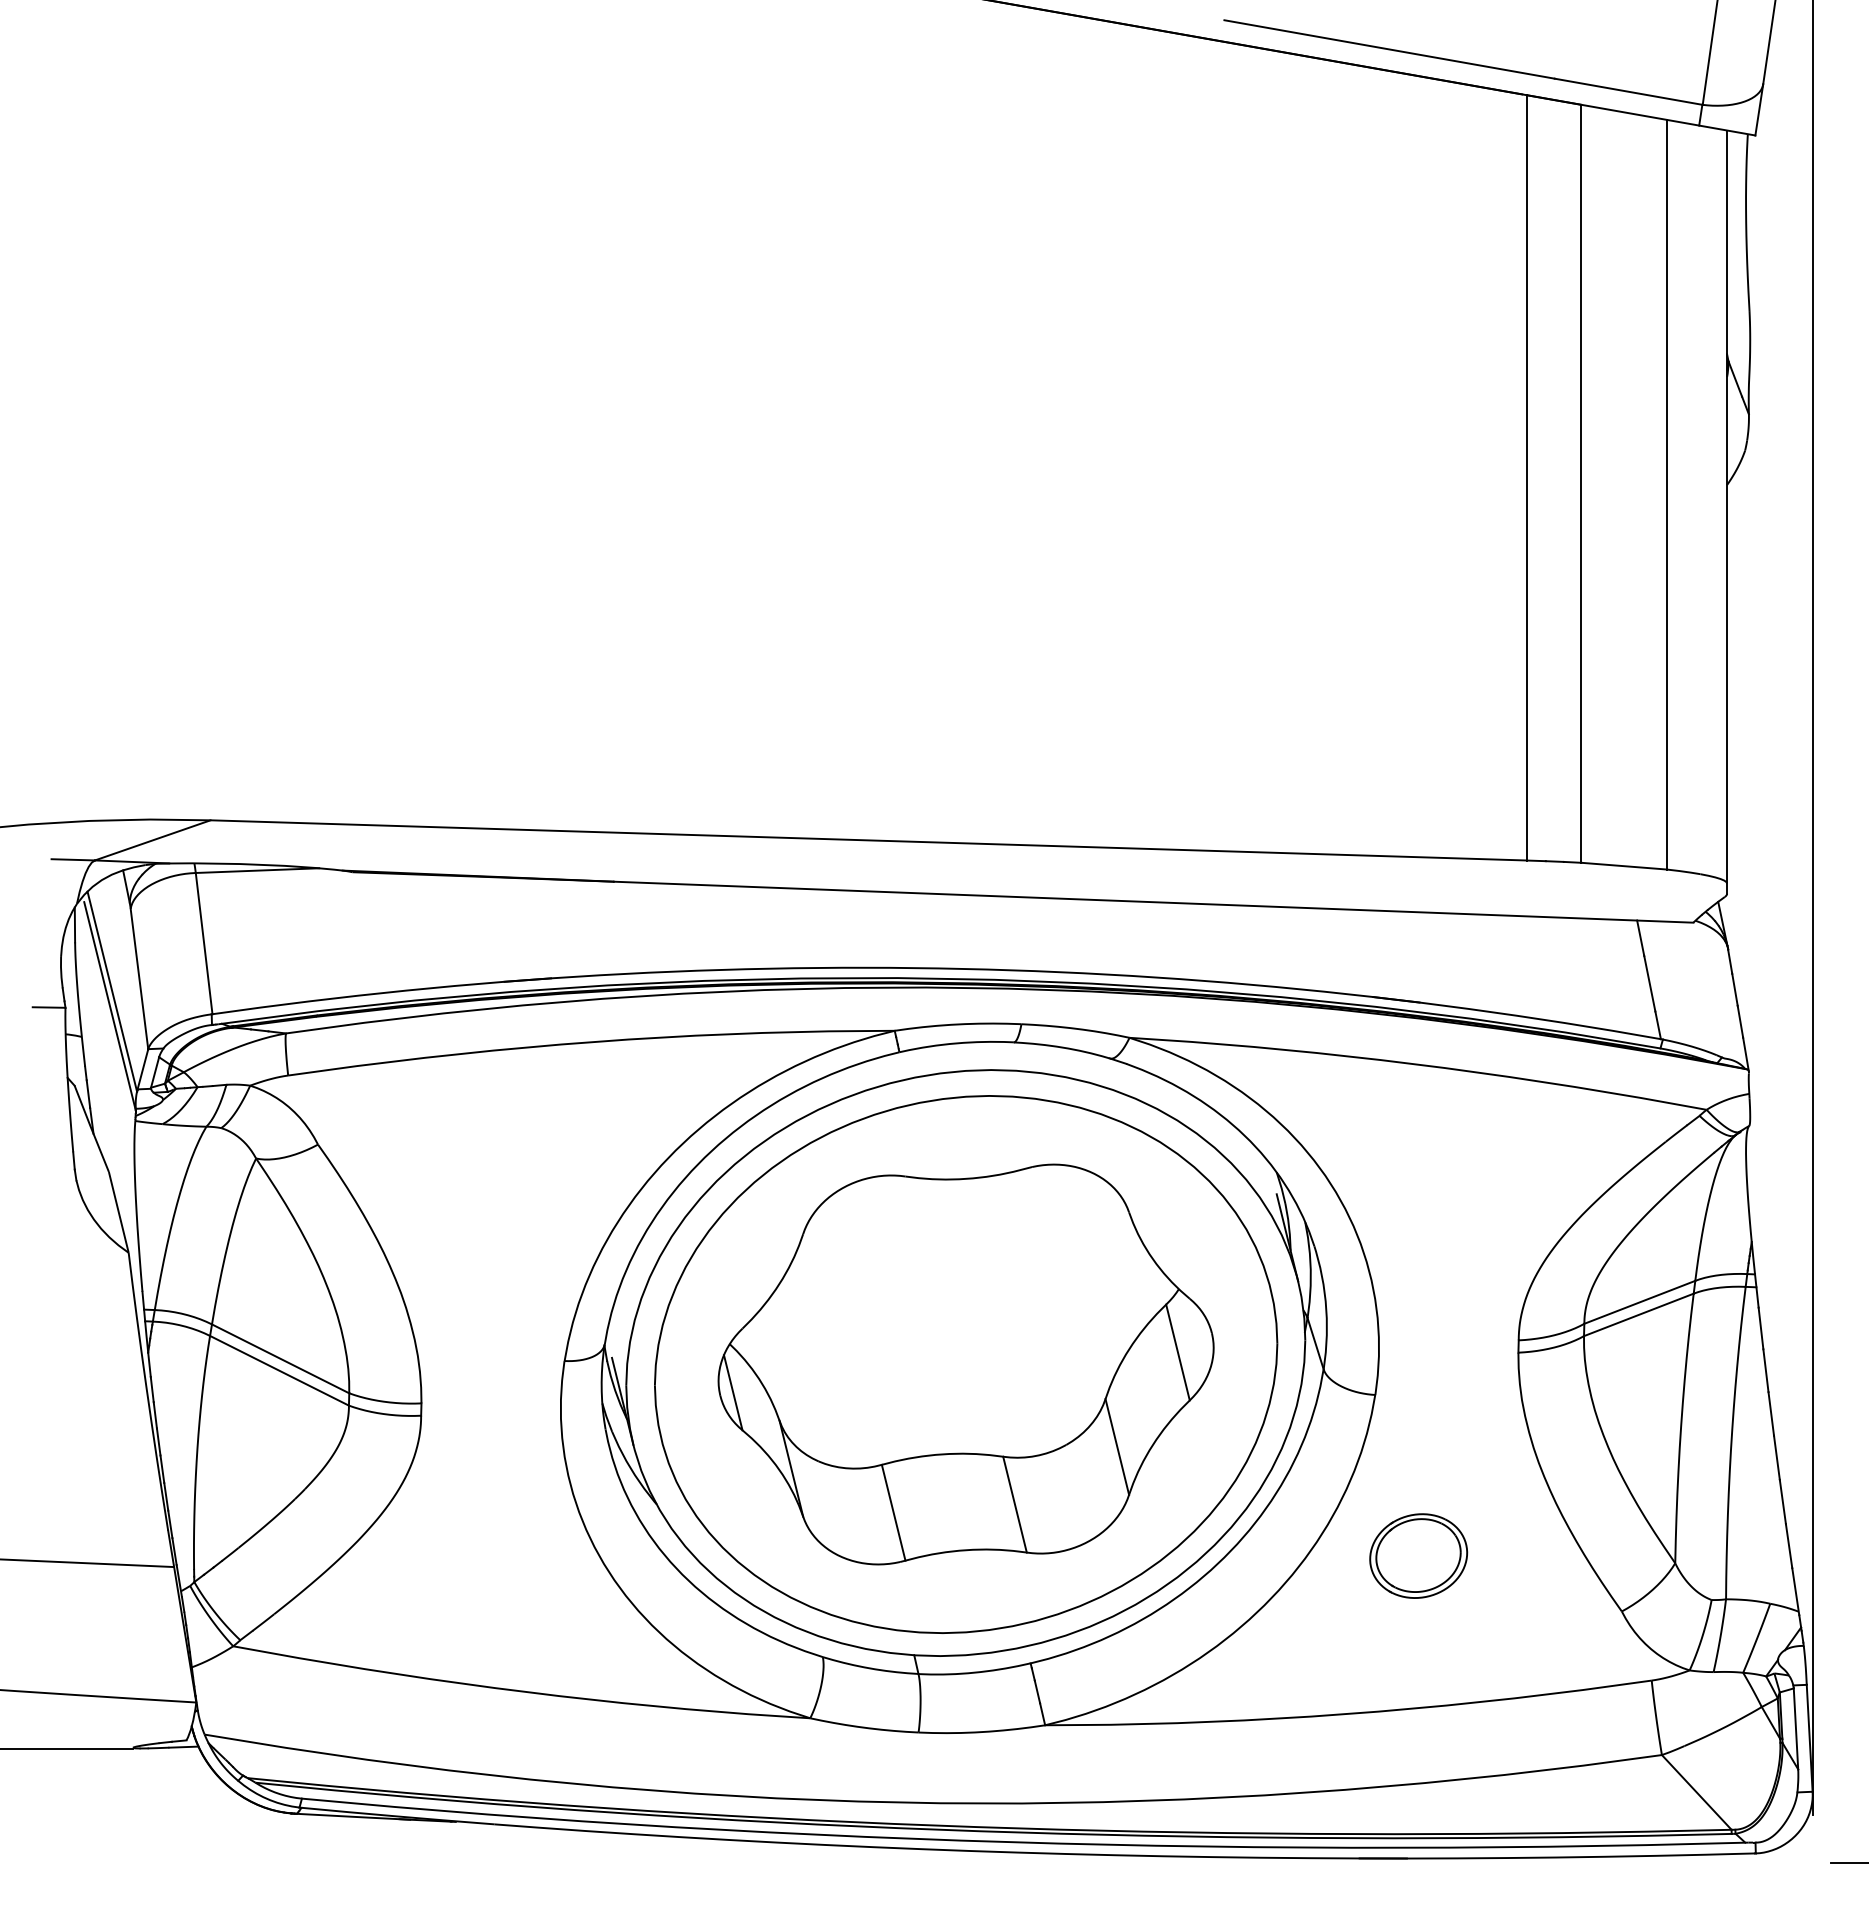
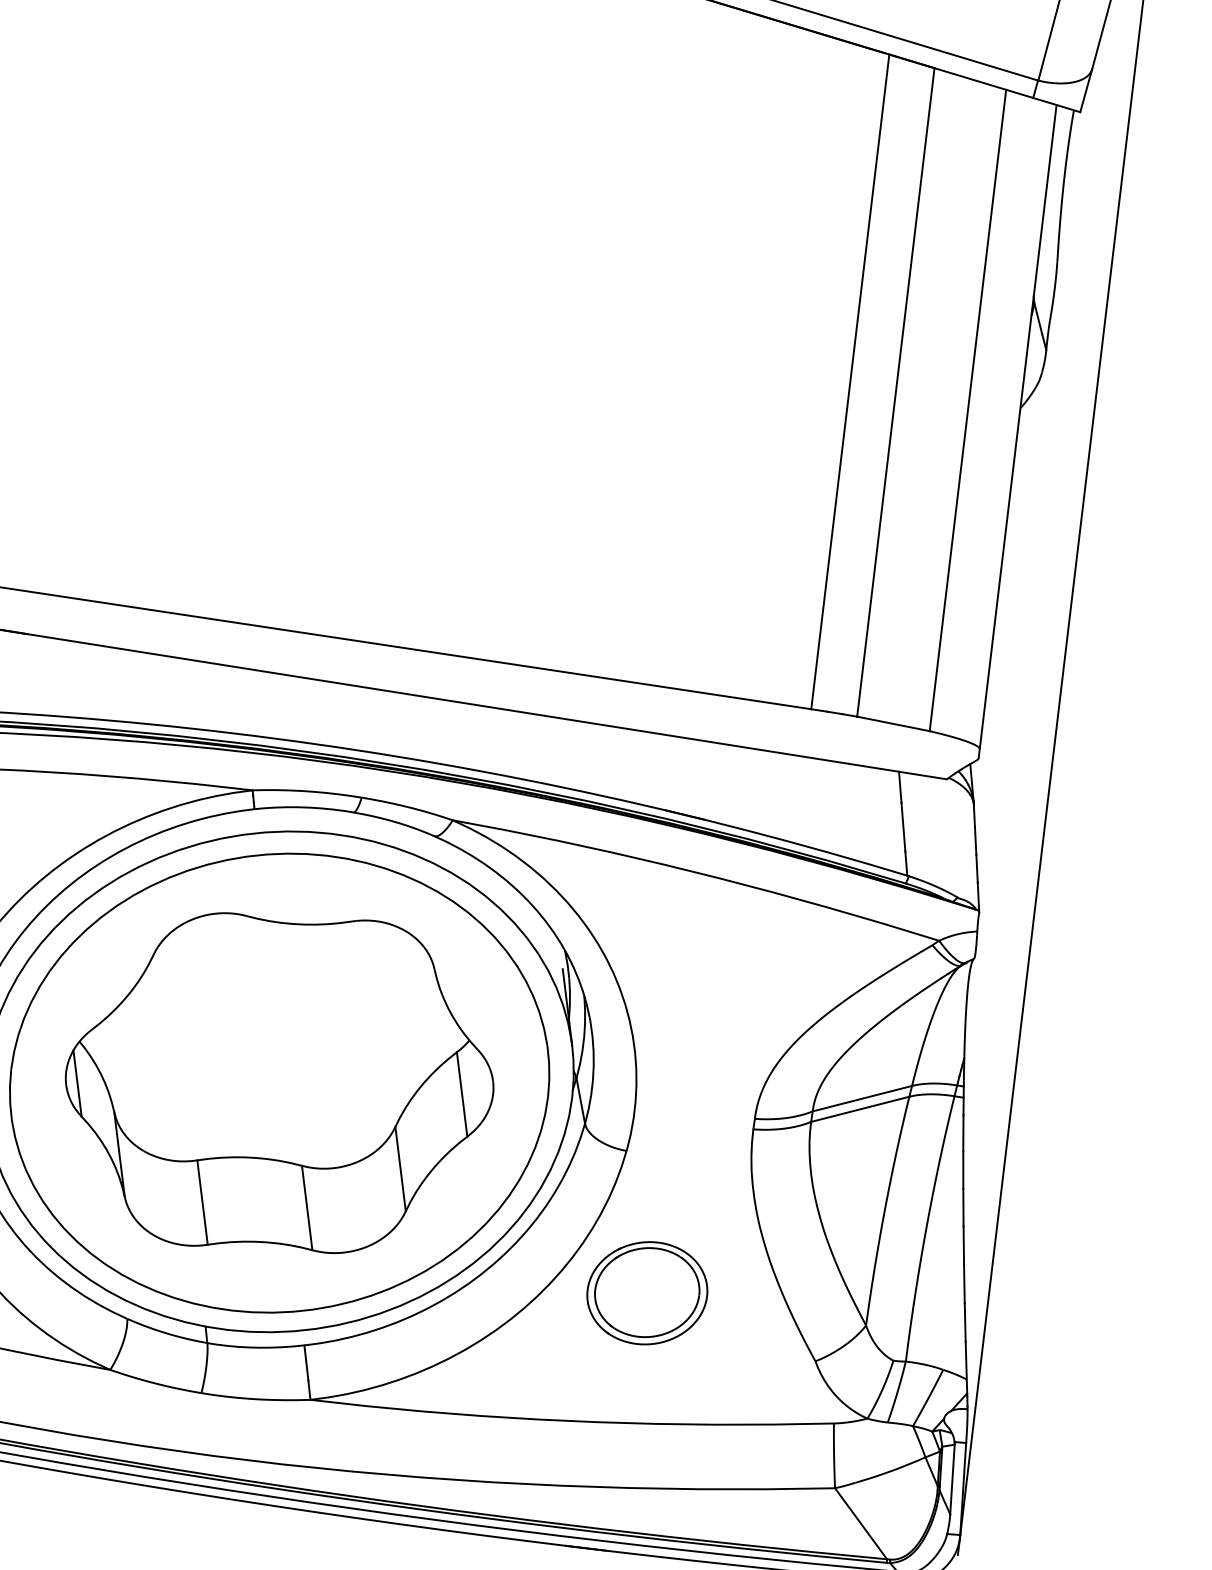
part: (1418, 1555) -> (647, 1292), size x1.43

